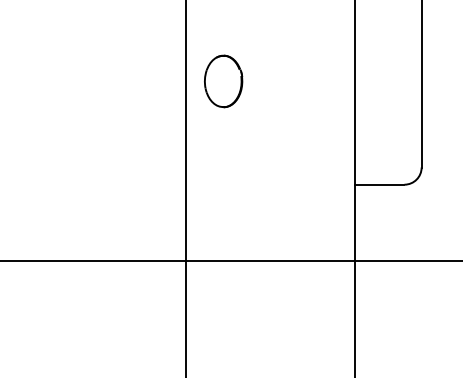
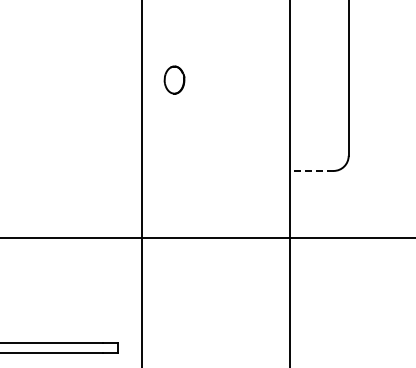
part: (223, 80) -> (174, 79), size x0.6
line: (379, 184) -> (311, 170), solid -> dashed

